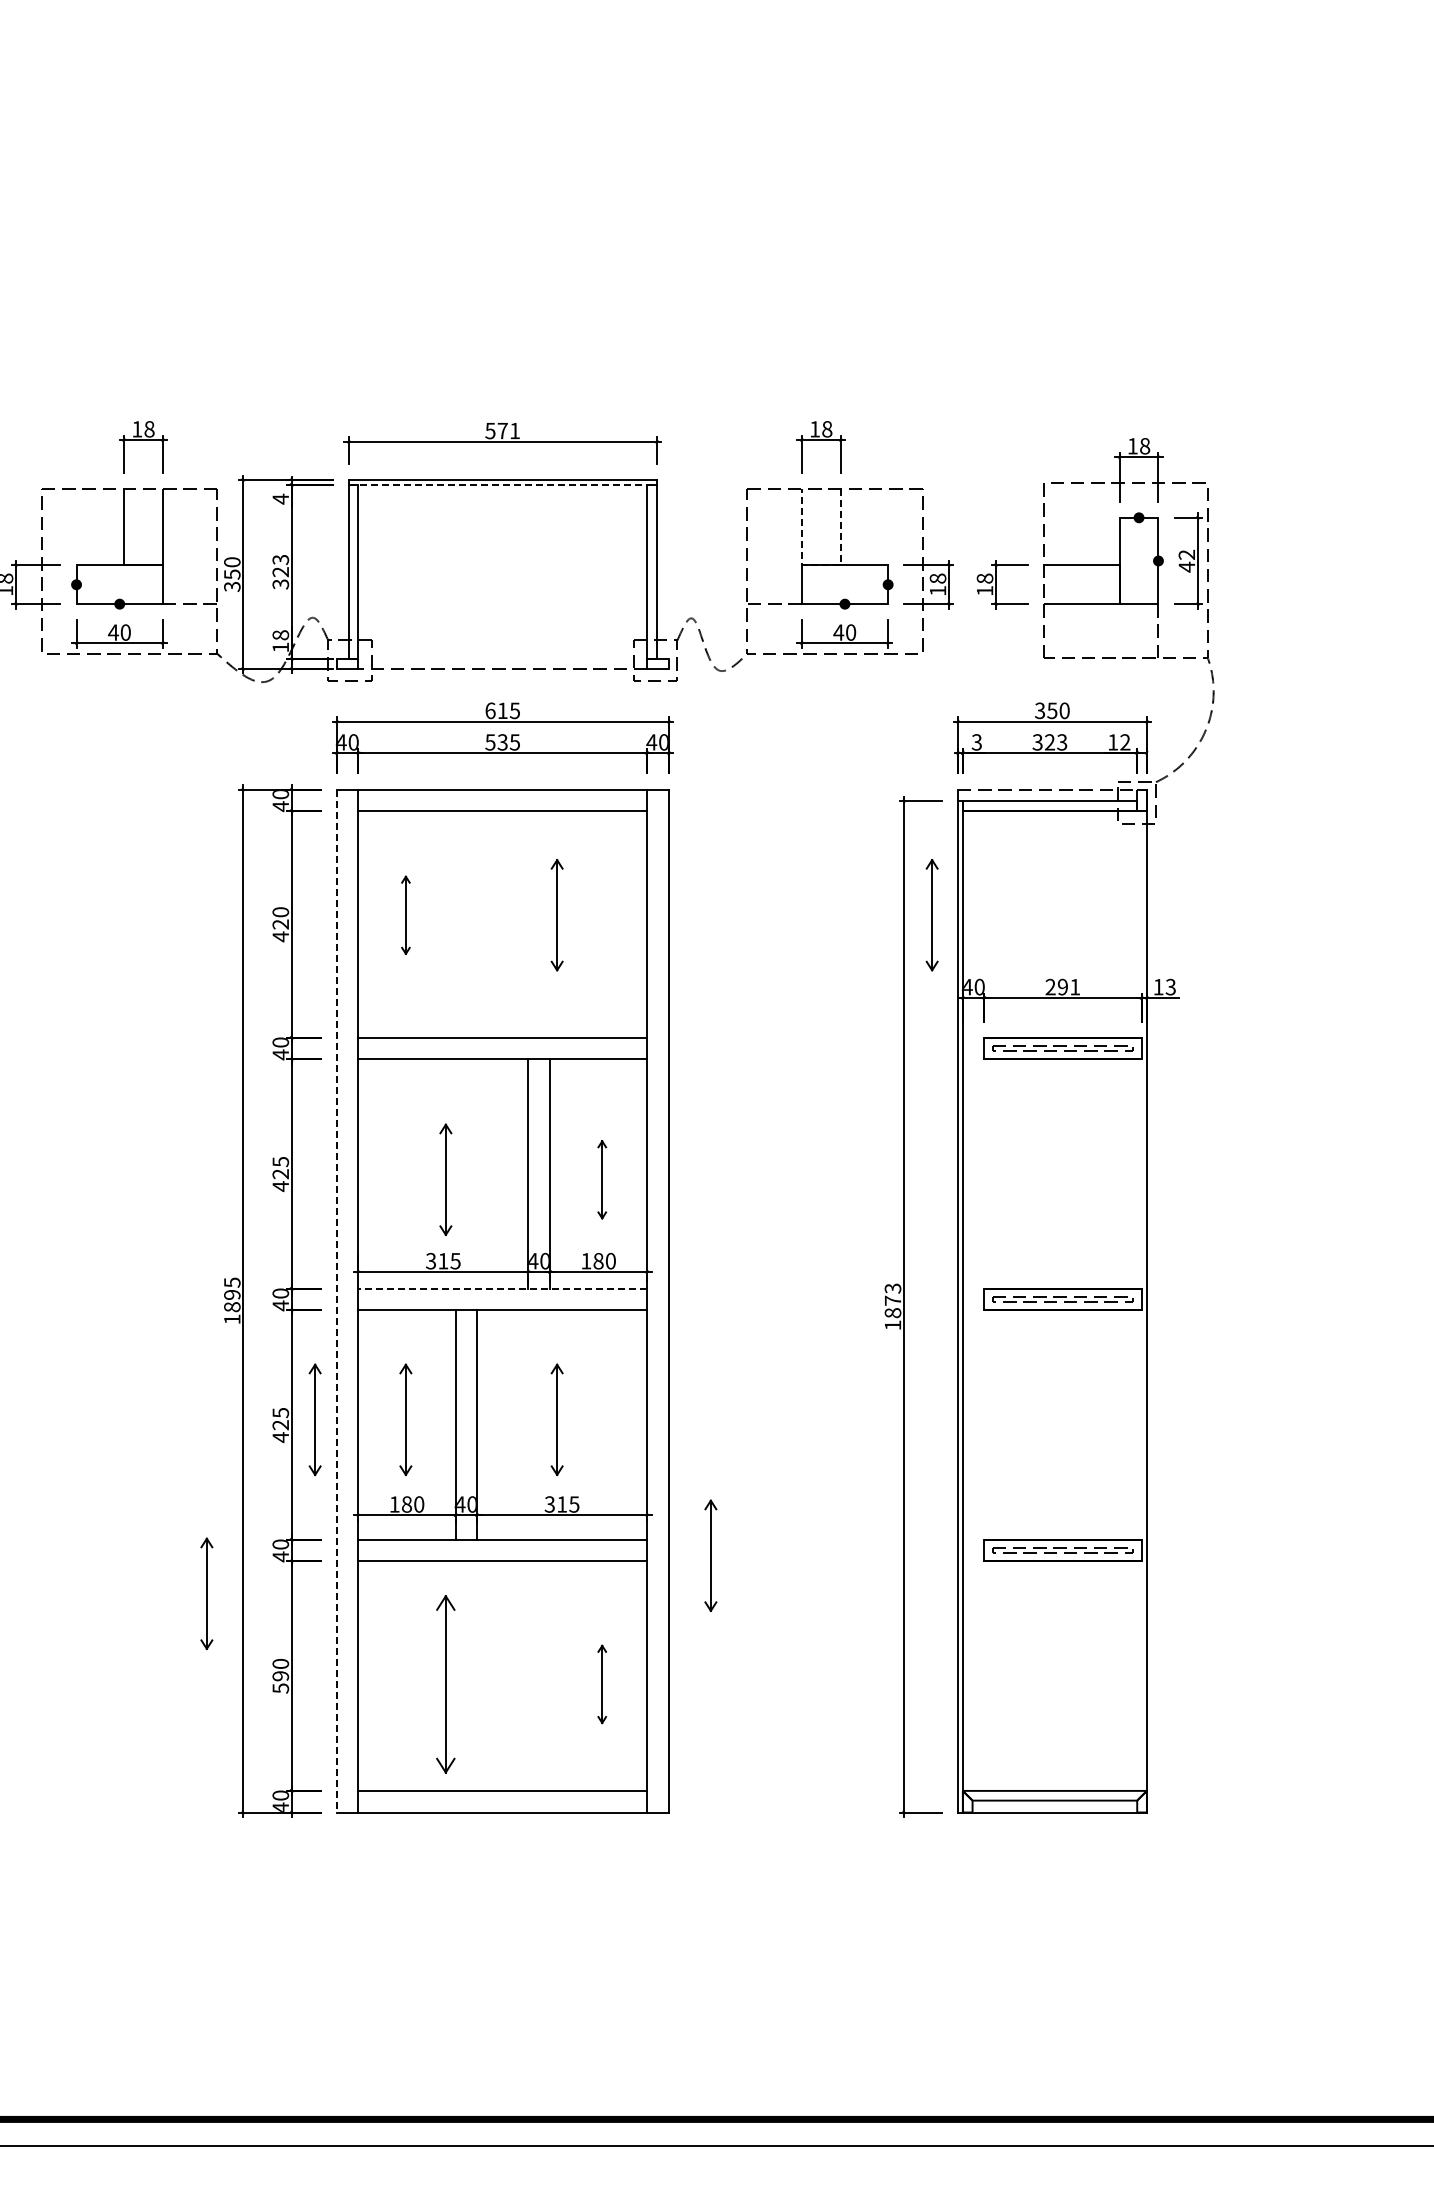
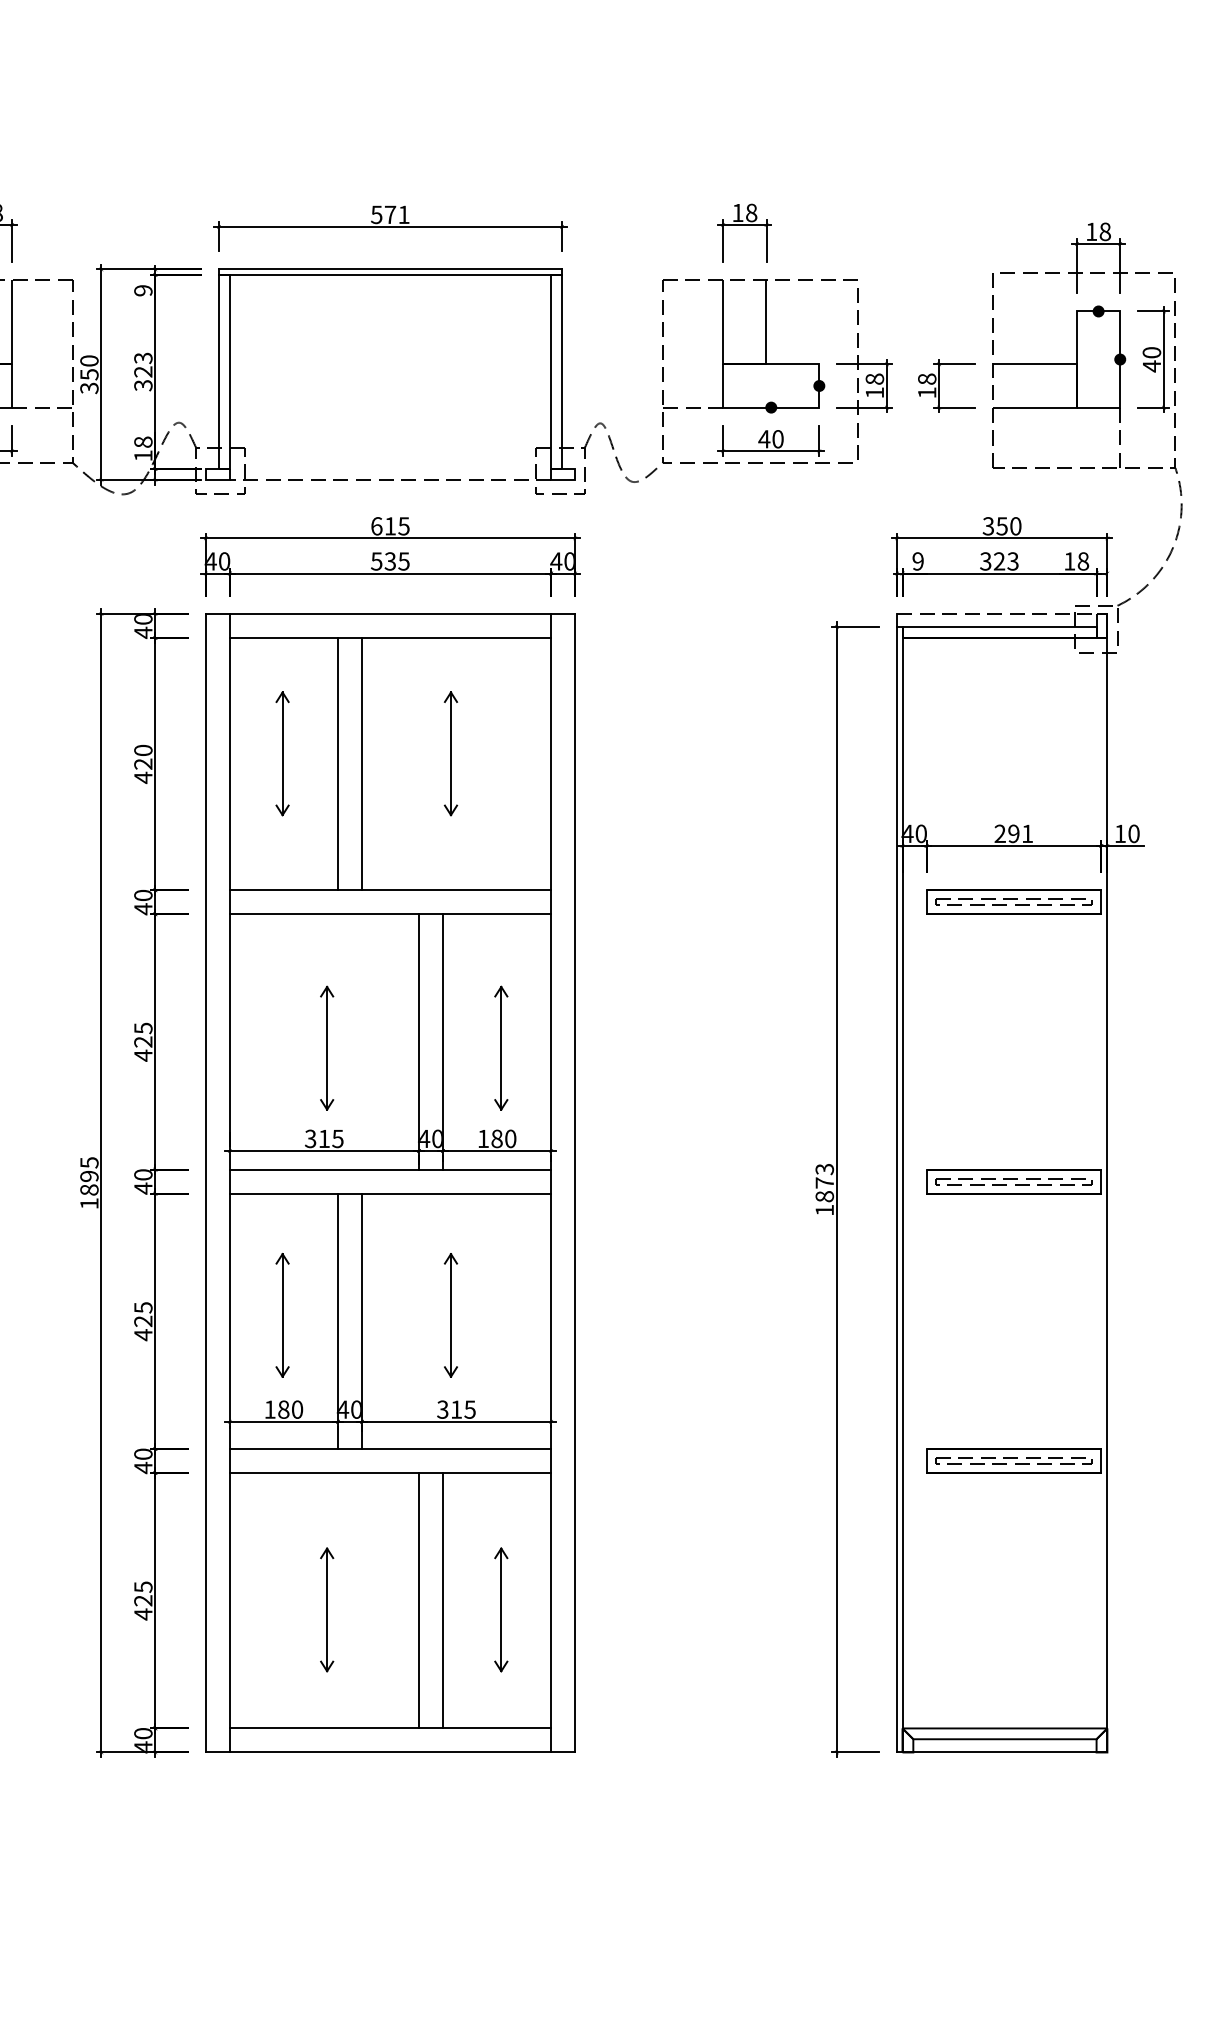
line: (503, 484) -> (391, 274), dashed -> solid
text: (280, 498) -> (143, 289), 4 -> 9
text: (1186, 554) -> (1151, 352), 42 -> 40
line: (820, 565) -> (744, 364), dashed -> solid
text: (976, 742) -> (917, 561), 3 -> 9
text: (1125, 742) -> (1083, 561), 12 -> 18
part: (405, 915) -> (282, 754), size x1.43
part: (931, 915) -> (867, 754), removed
line: (455, 924) -> (337, 764), added
line: (477, 924) -> (362, 764), added
text: (1170, 987) -> (1133, 834), 13 -> 10
part: (601, 1179) -> (500, 1047), size x1.43
line: (502, 1288) -> (390, 1169), dashed -> solid
line: (336, 1301) -> (205, 1183), dashed -> solid
part: (314, 1419) -> (180, 1315), removed
part: (710, 1555) -> (621, 1466), removed
part: (206, 1593) -> (60, 1508), removed
line: (528, 1675) -> (419, 1599), added
line: (550, 1675) -> (443, 1599), added
text: (280, 1676) -> (143, 1601), 590 -> 425
part: (445, 1684) -> (326, 1610), size x0.62
part: (601, 1684) -> (500, 1610), size x1.43

